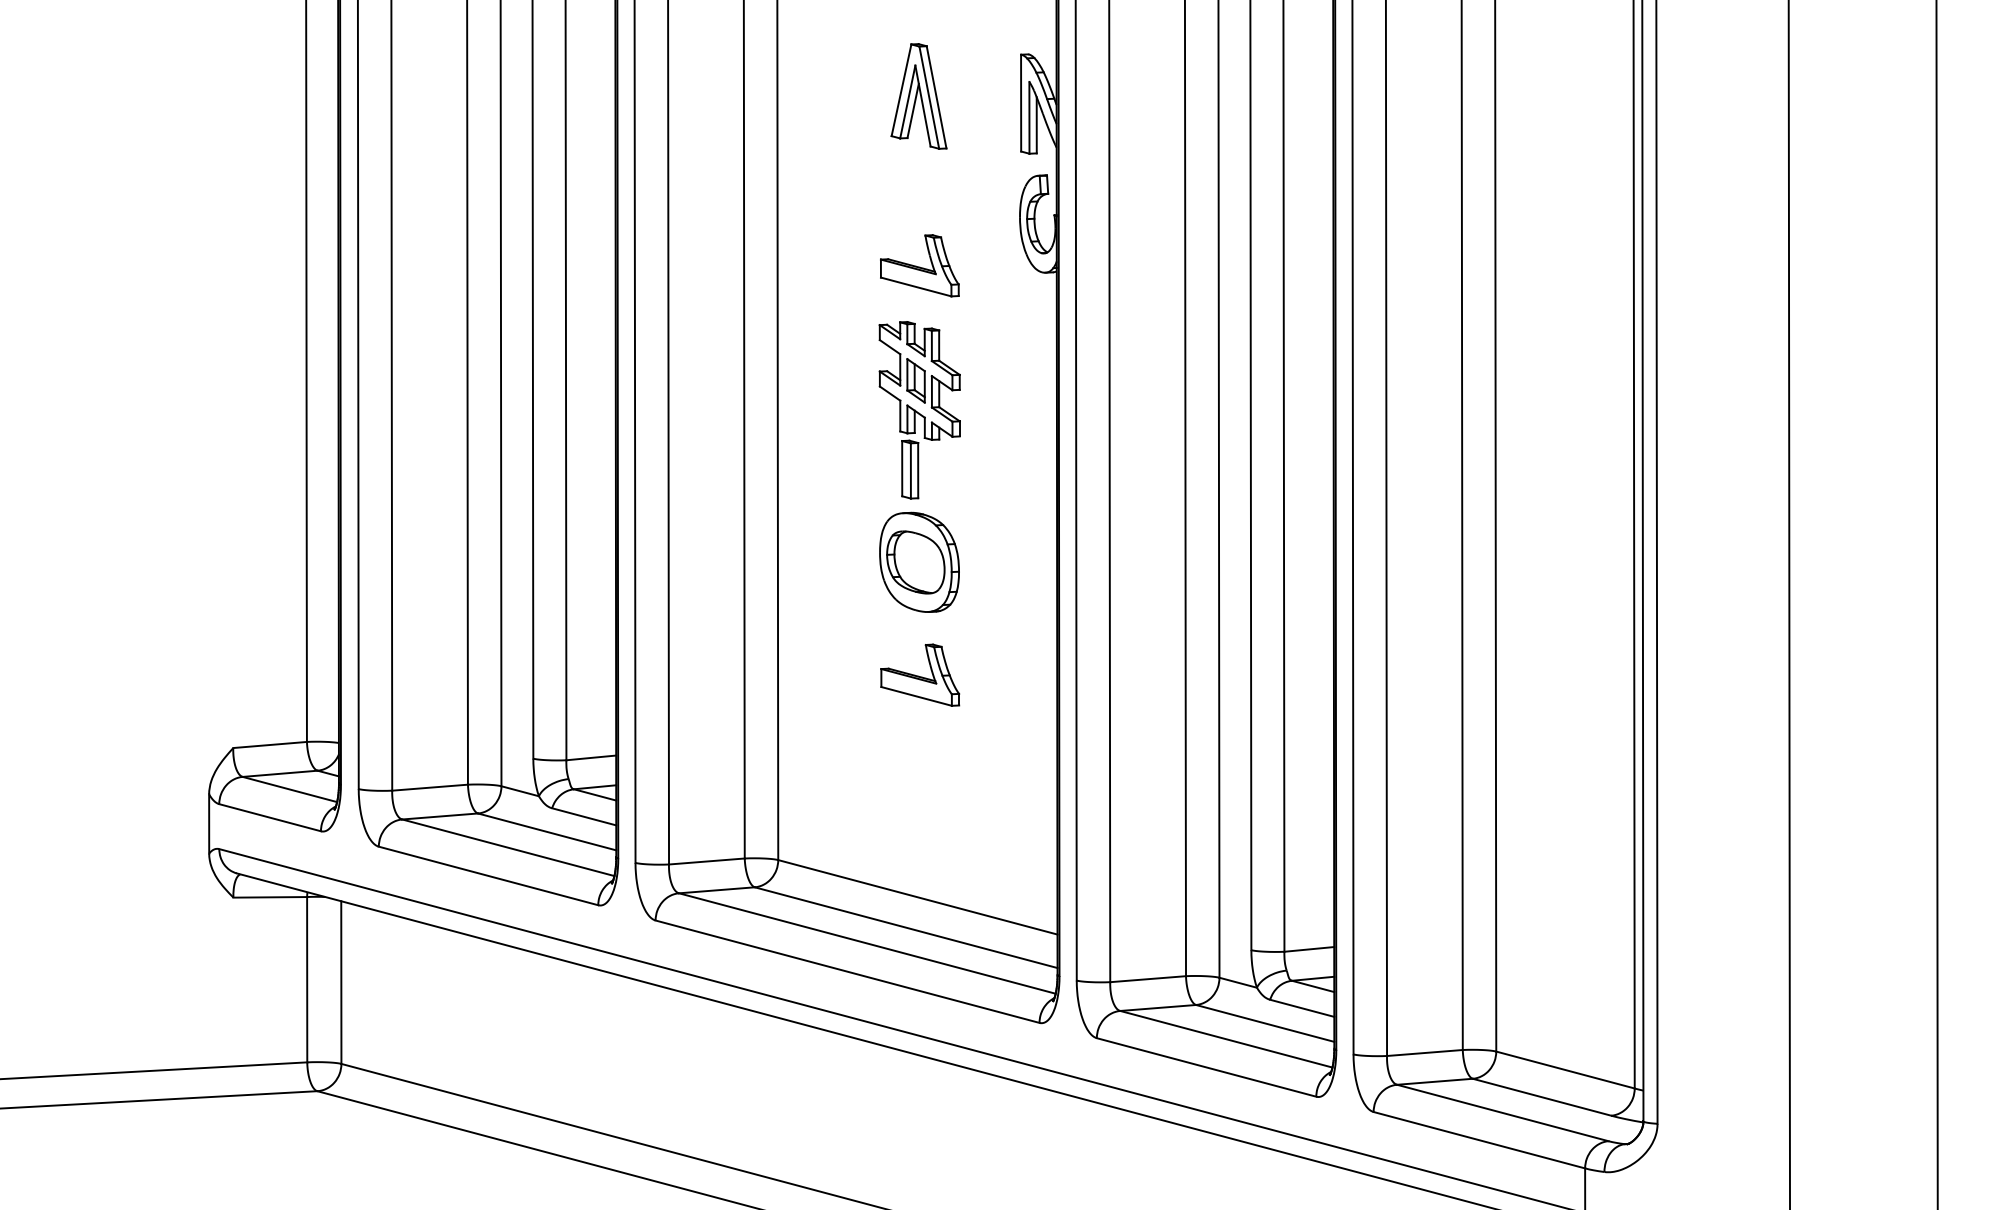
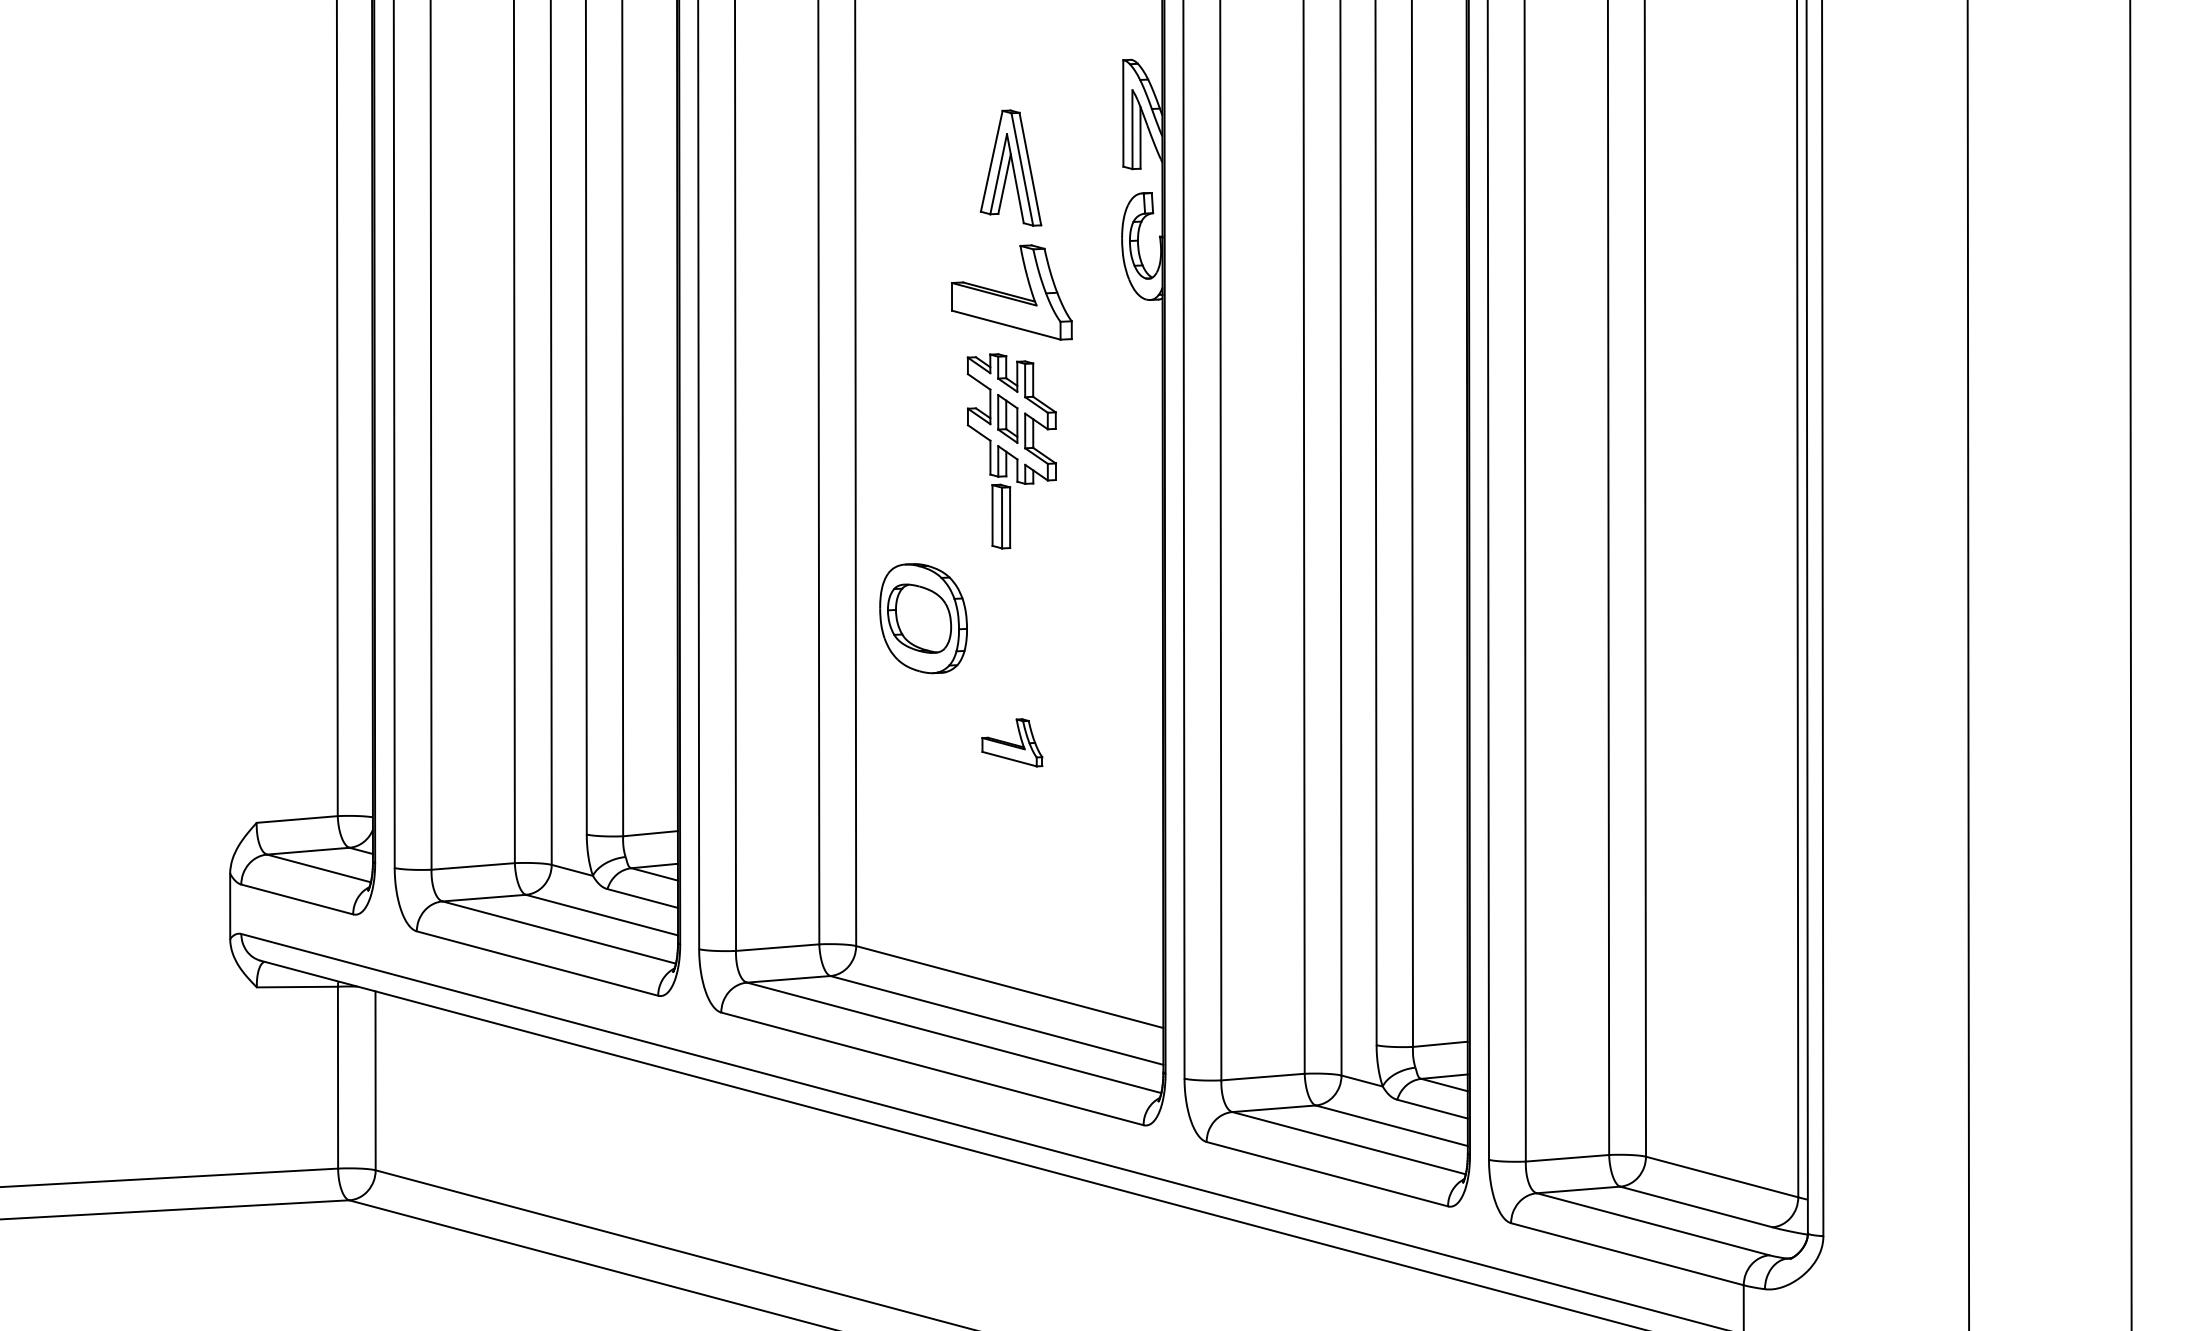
part: (918, 95) -> (1010, 167), moved
part: (919, 264) -> (1011, 291), size x1.4
part: (919, 562) -> (923, 618), moved
part: (920, 675) -> (1012, 742), size x0.7

